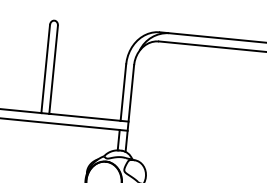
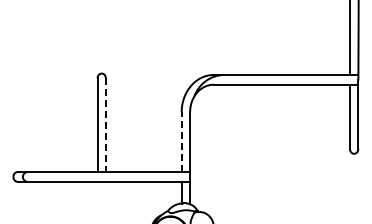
line: (53, 69) -> (105, 125), solid -> dashed
line: (123, 92) -> (181, 142), solid -> dashed

